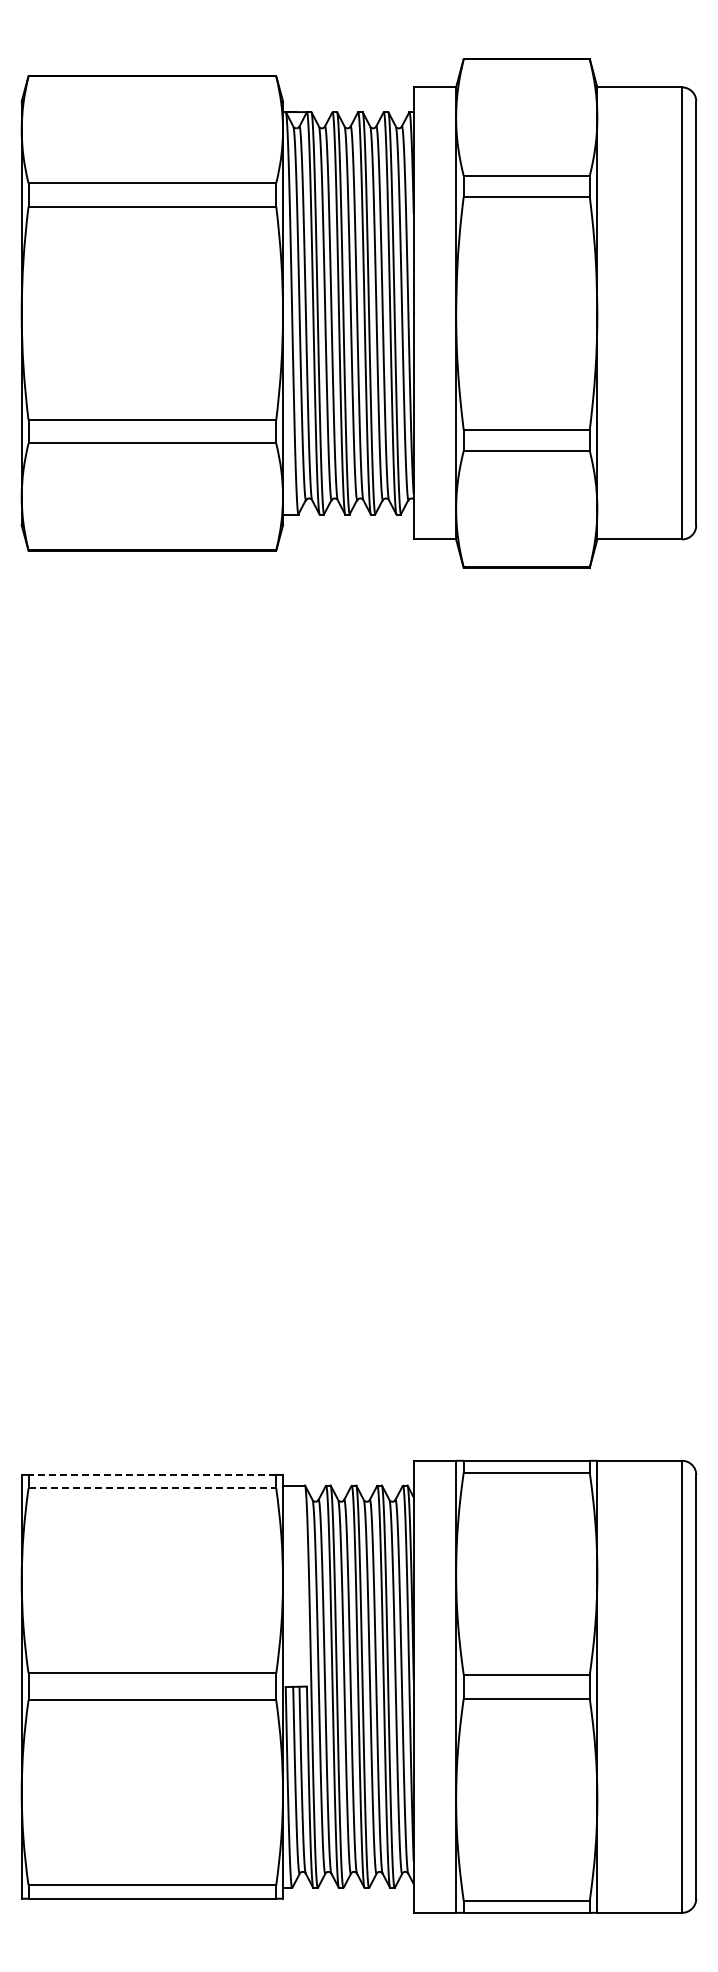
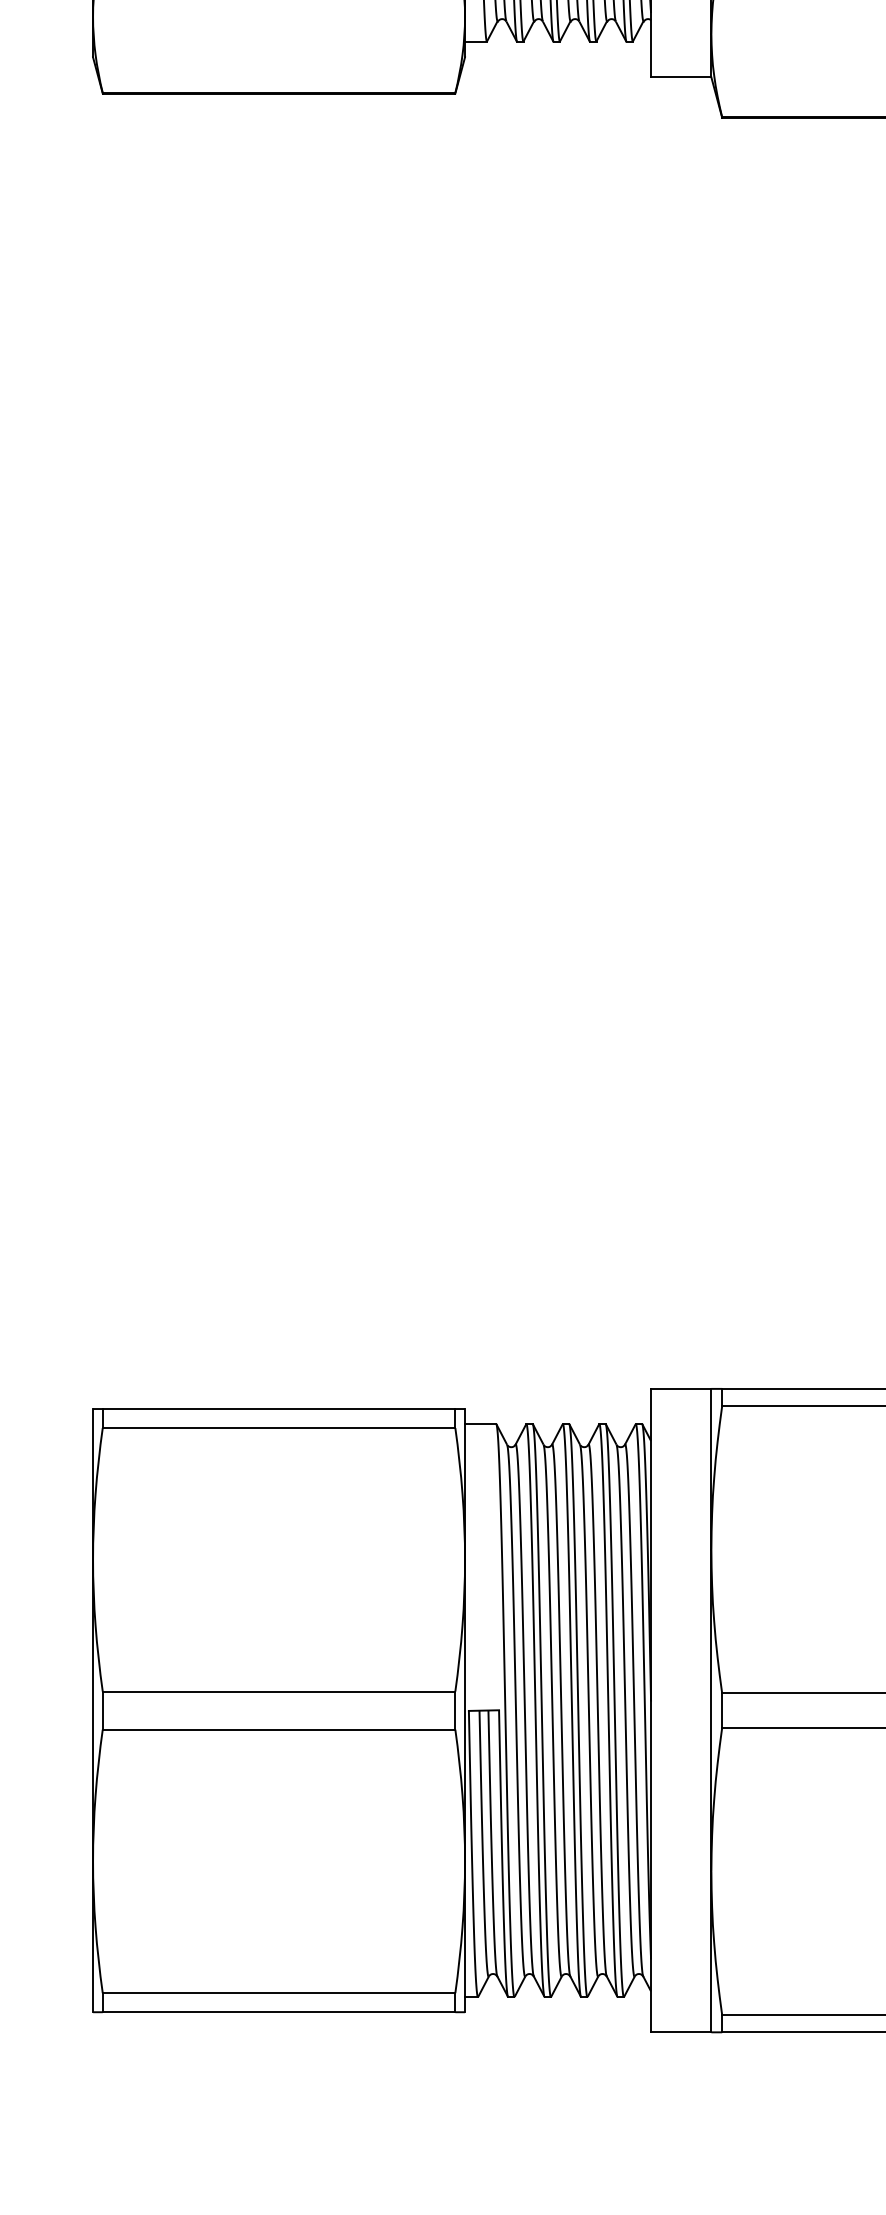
line: (152, 1474) -> (279, 1408), dashed -> solid
line: (152, 1488) -> (279, 1428), dashed -> solid

